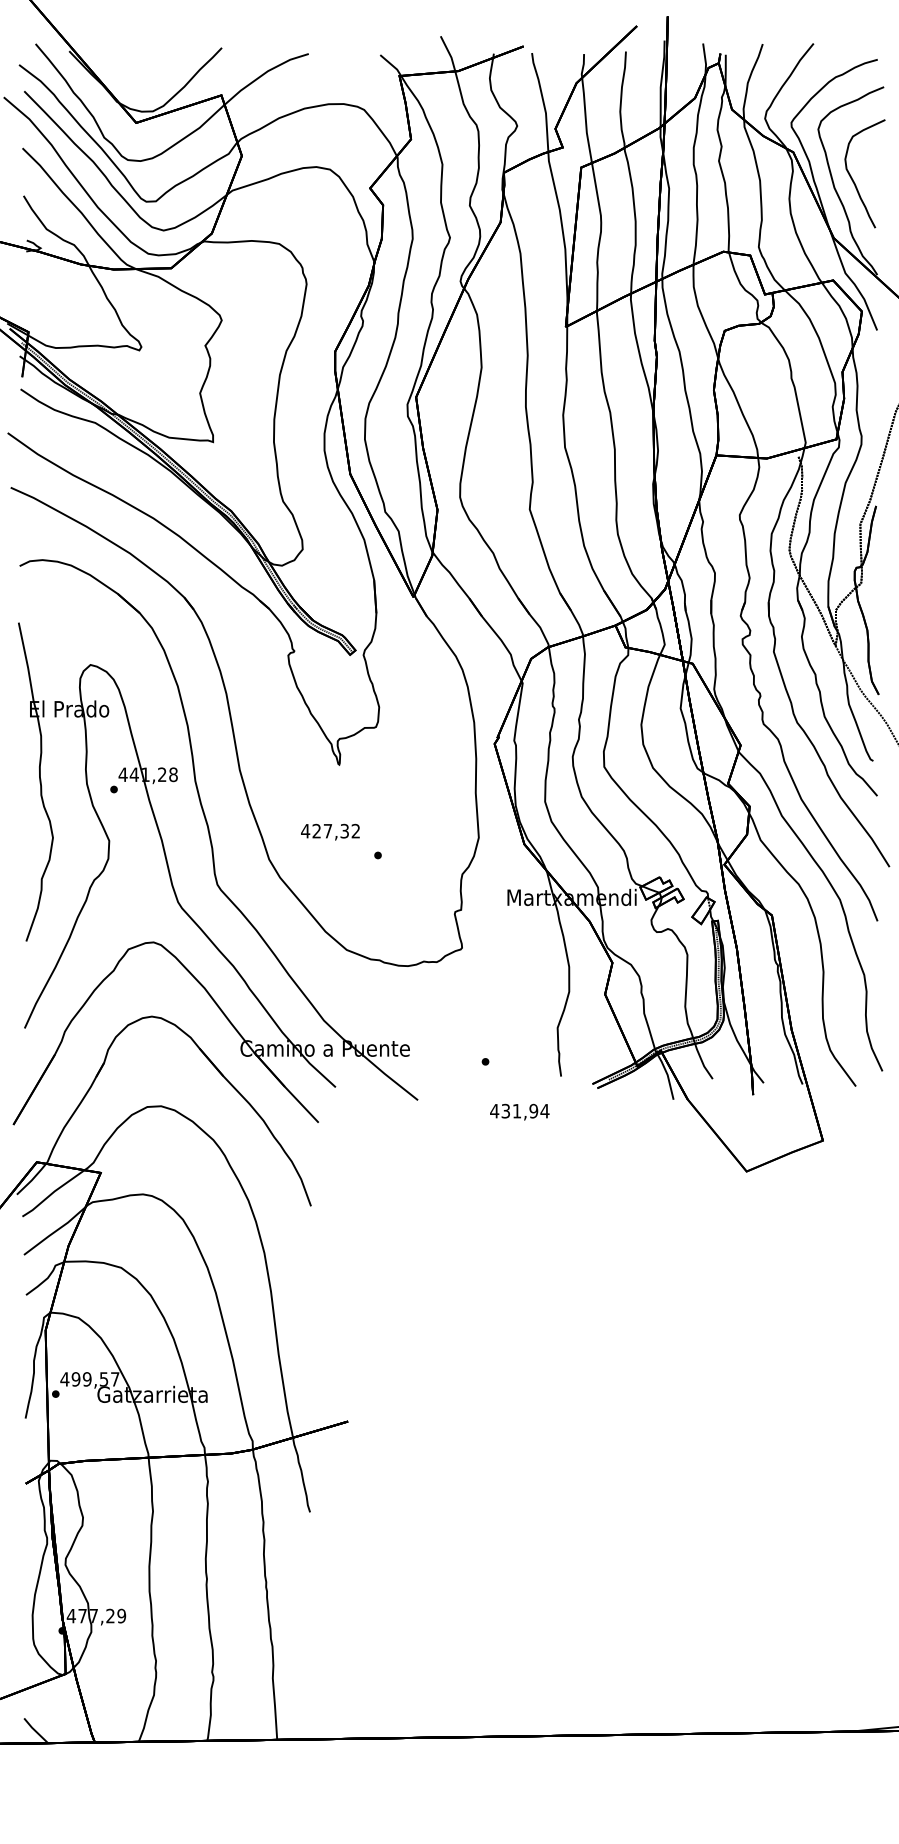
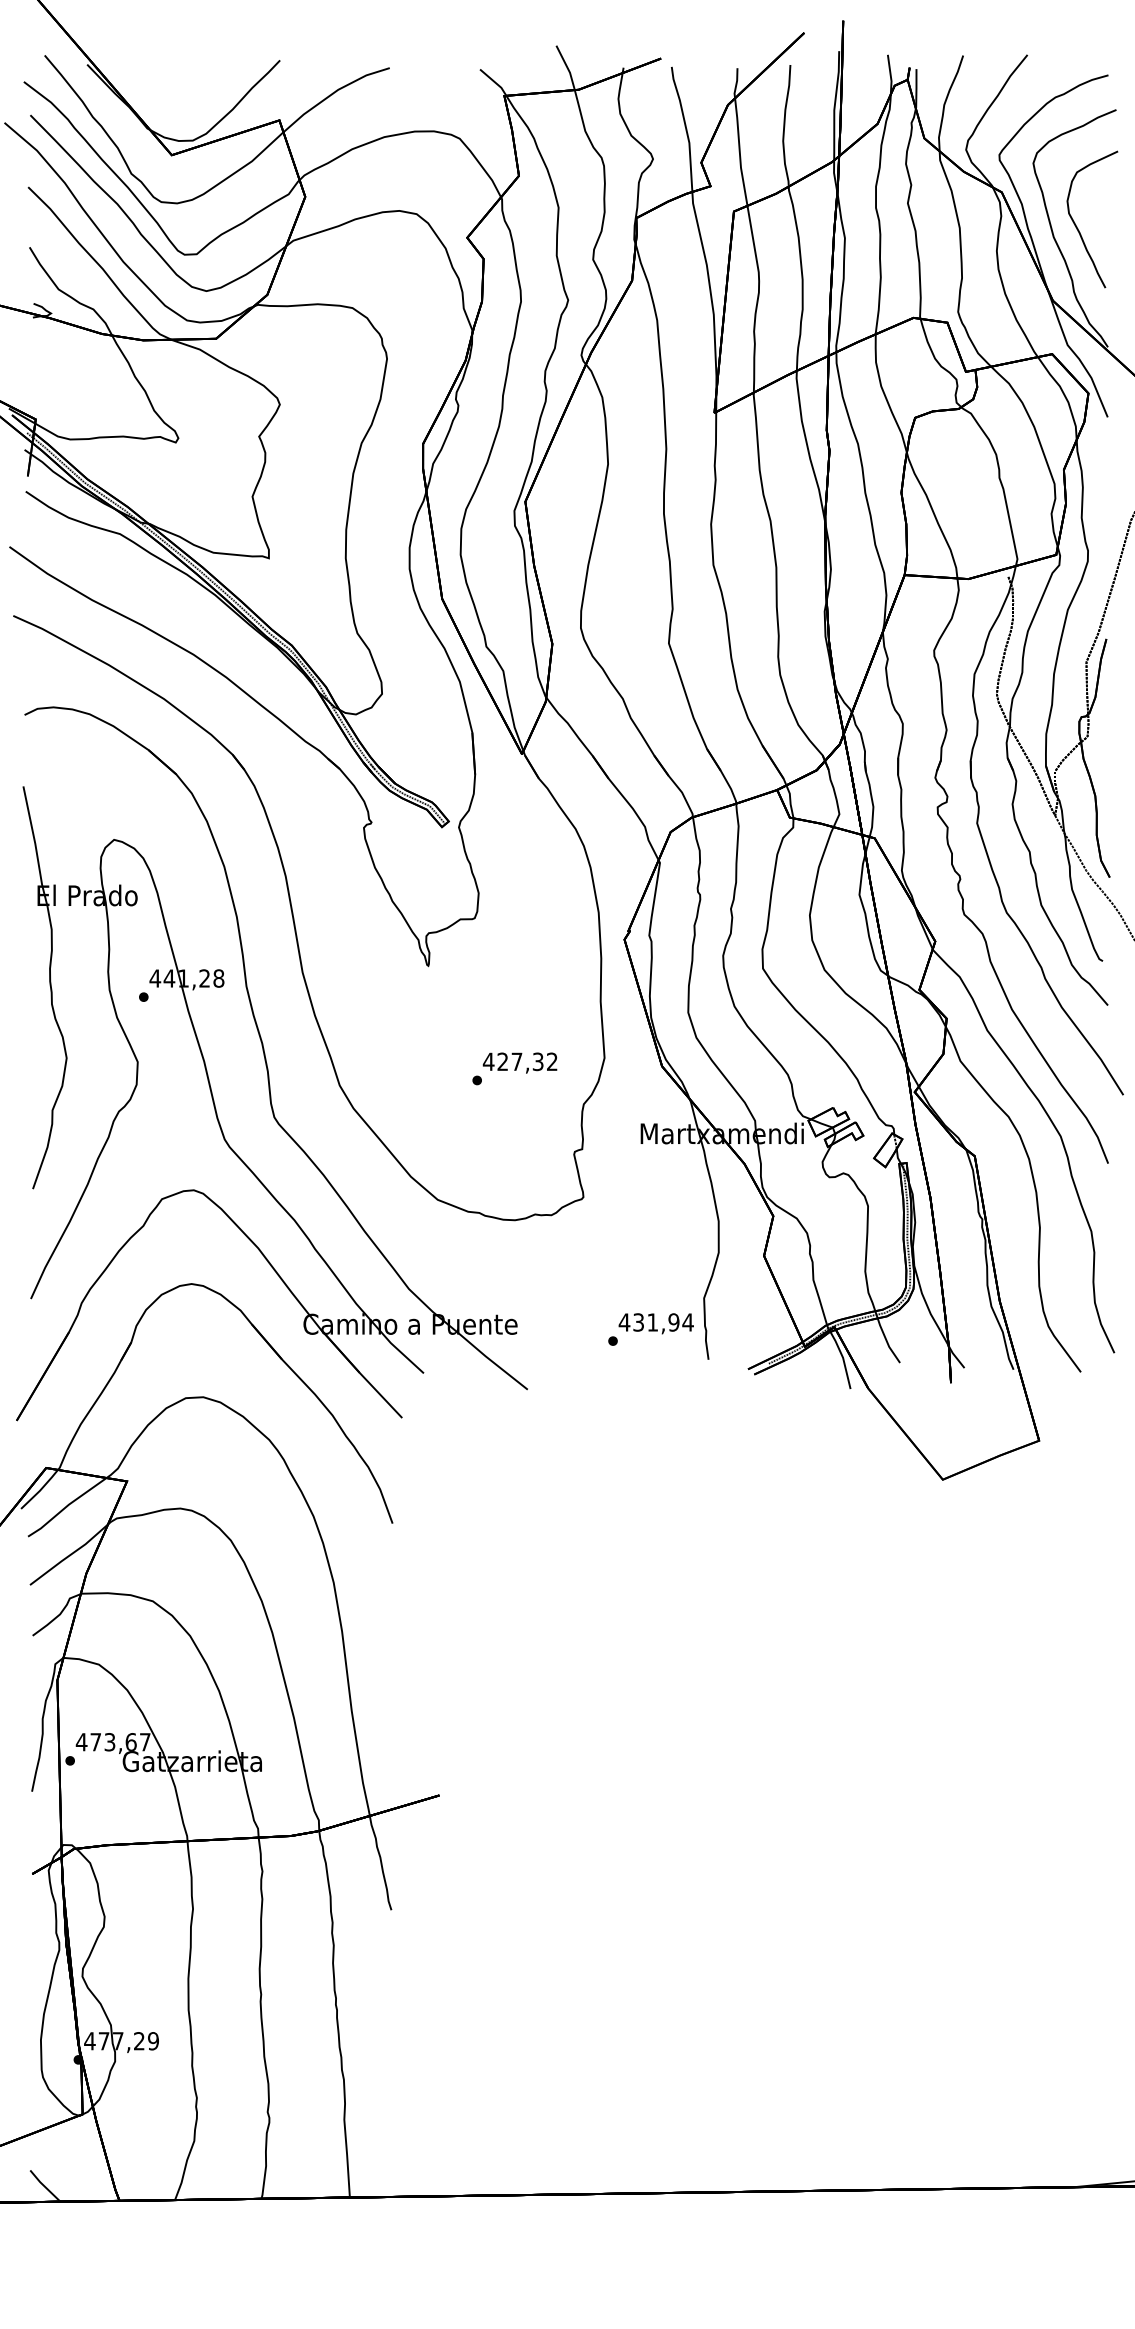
text: (329, 831) -> (519, 1062), moved
text: (519, 1112) -> (655, 1323), moved
text: (90, 1379) -> (113, 1742), 499,57 -> 473,67

